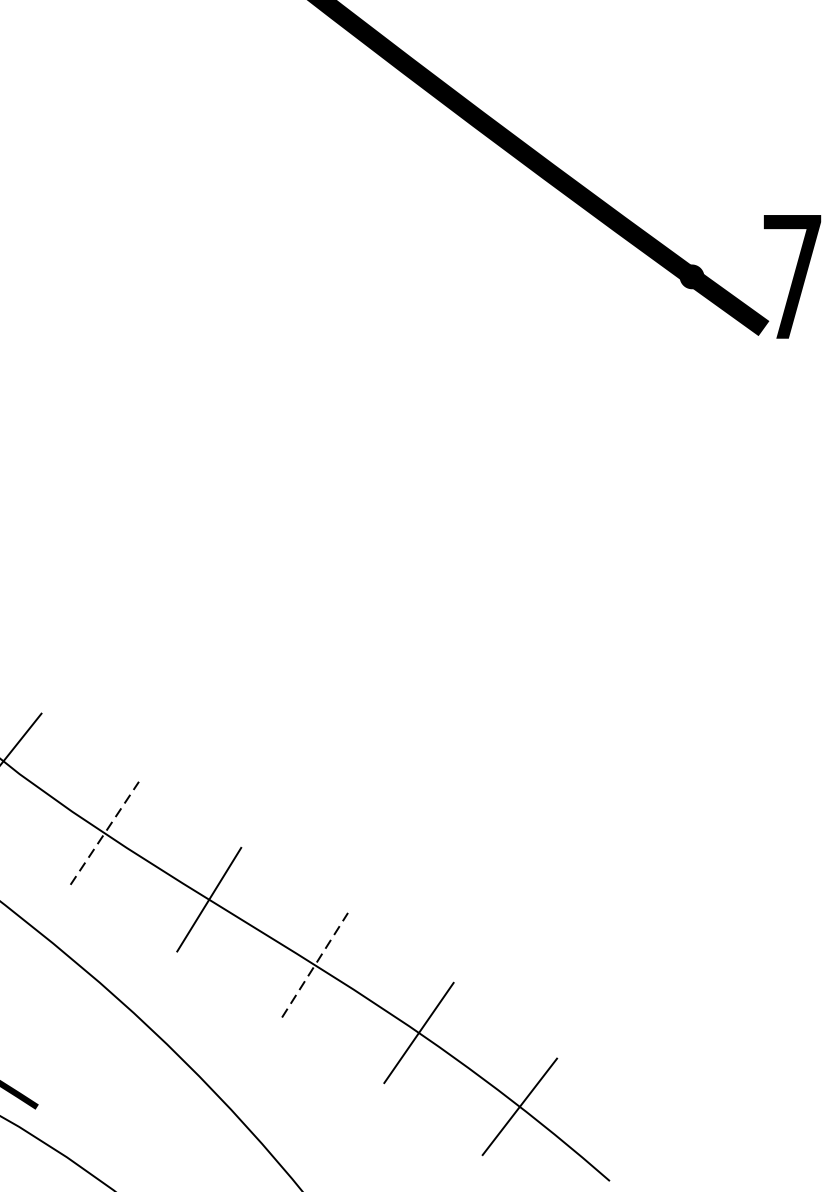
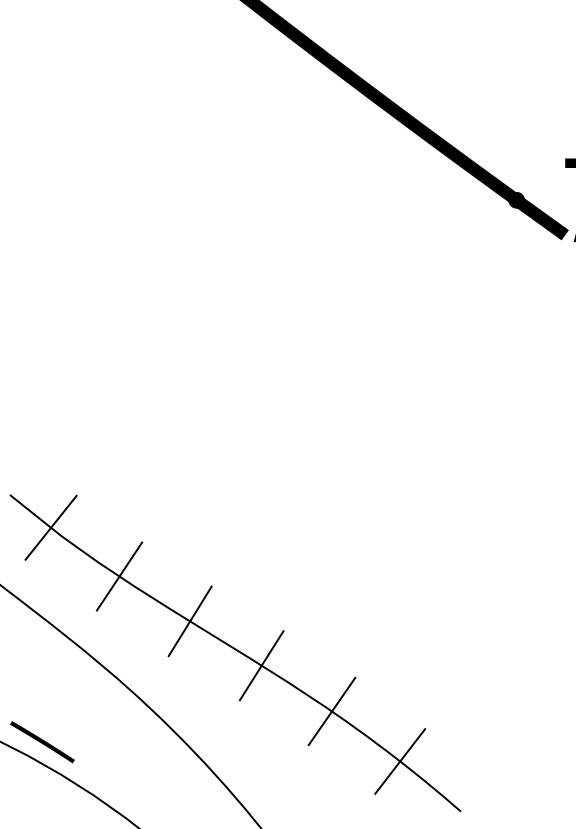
line: (104, 833) -> (119, 576), dashed -> solid
line: (314, 964) -> (261, 665), dashed -> solid

